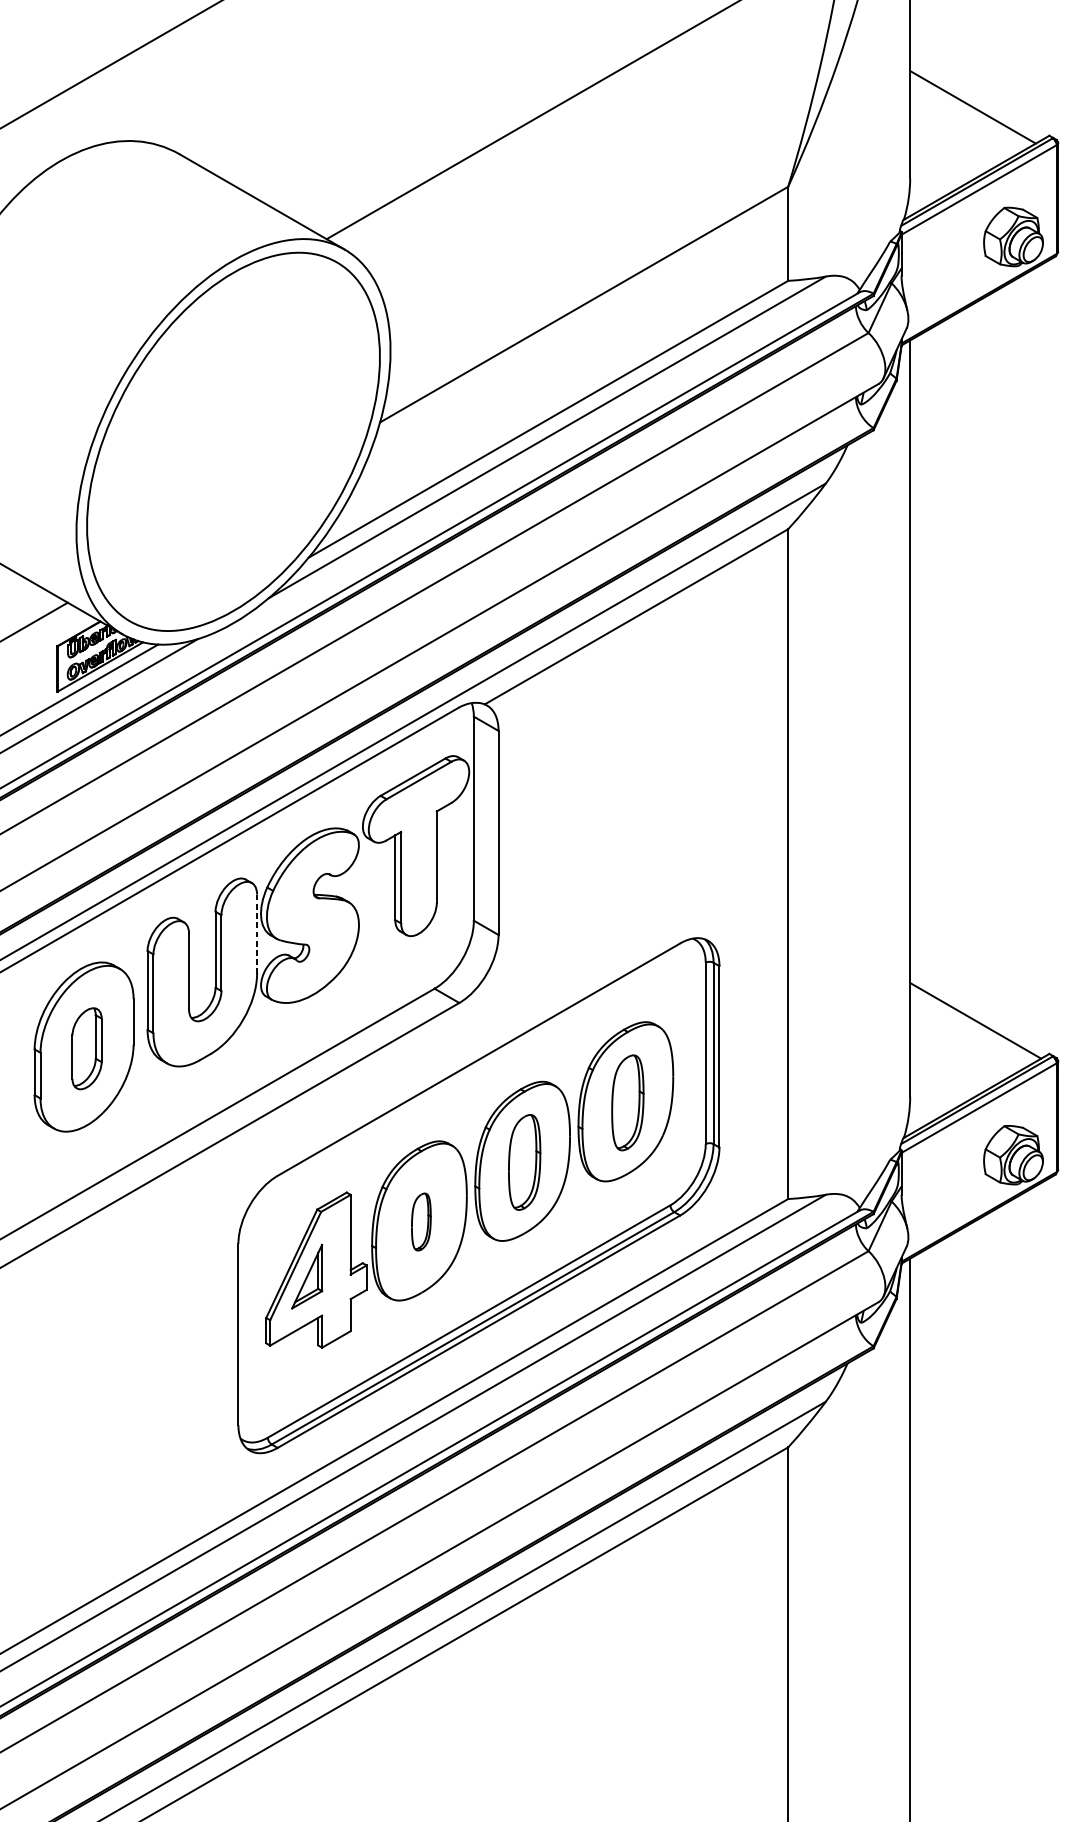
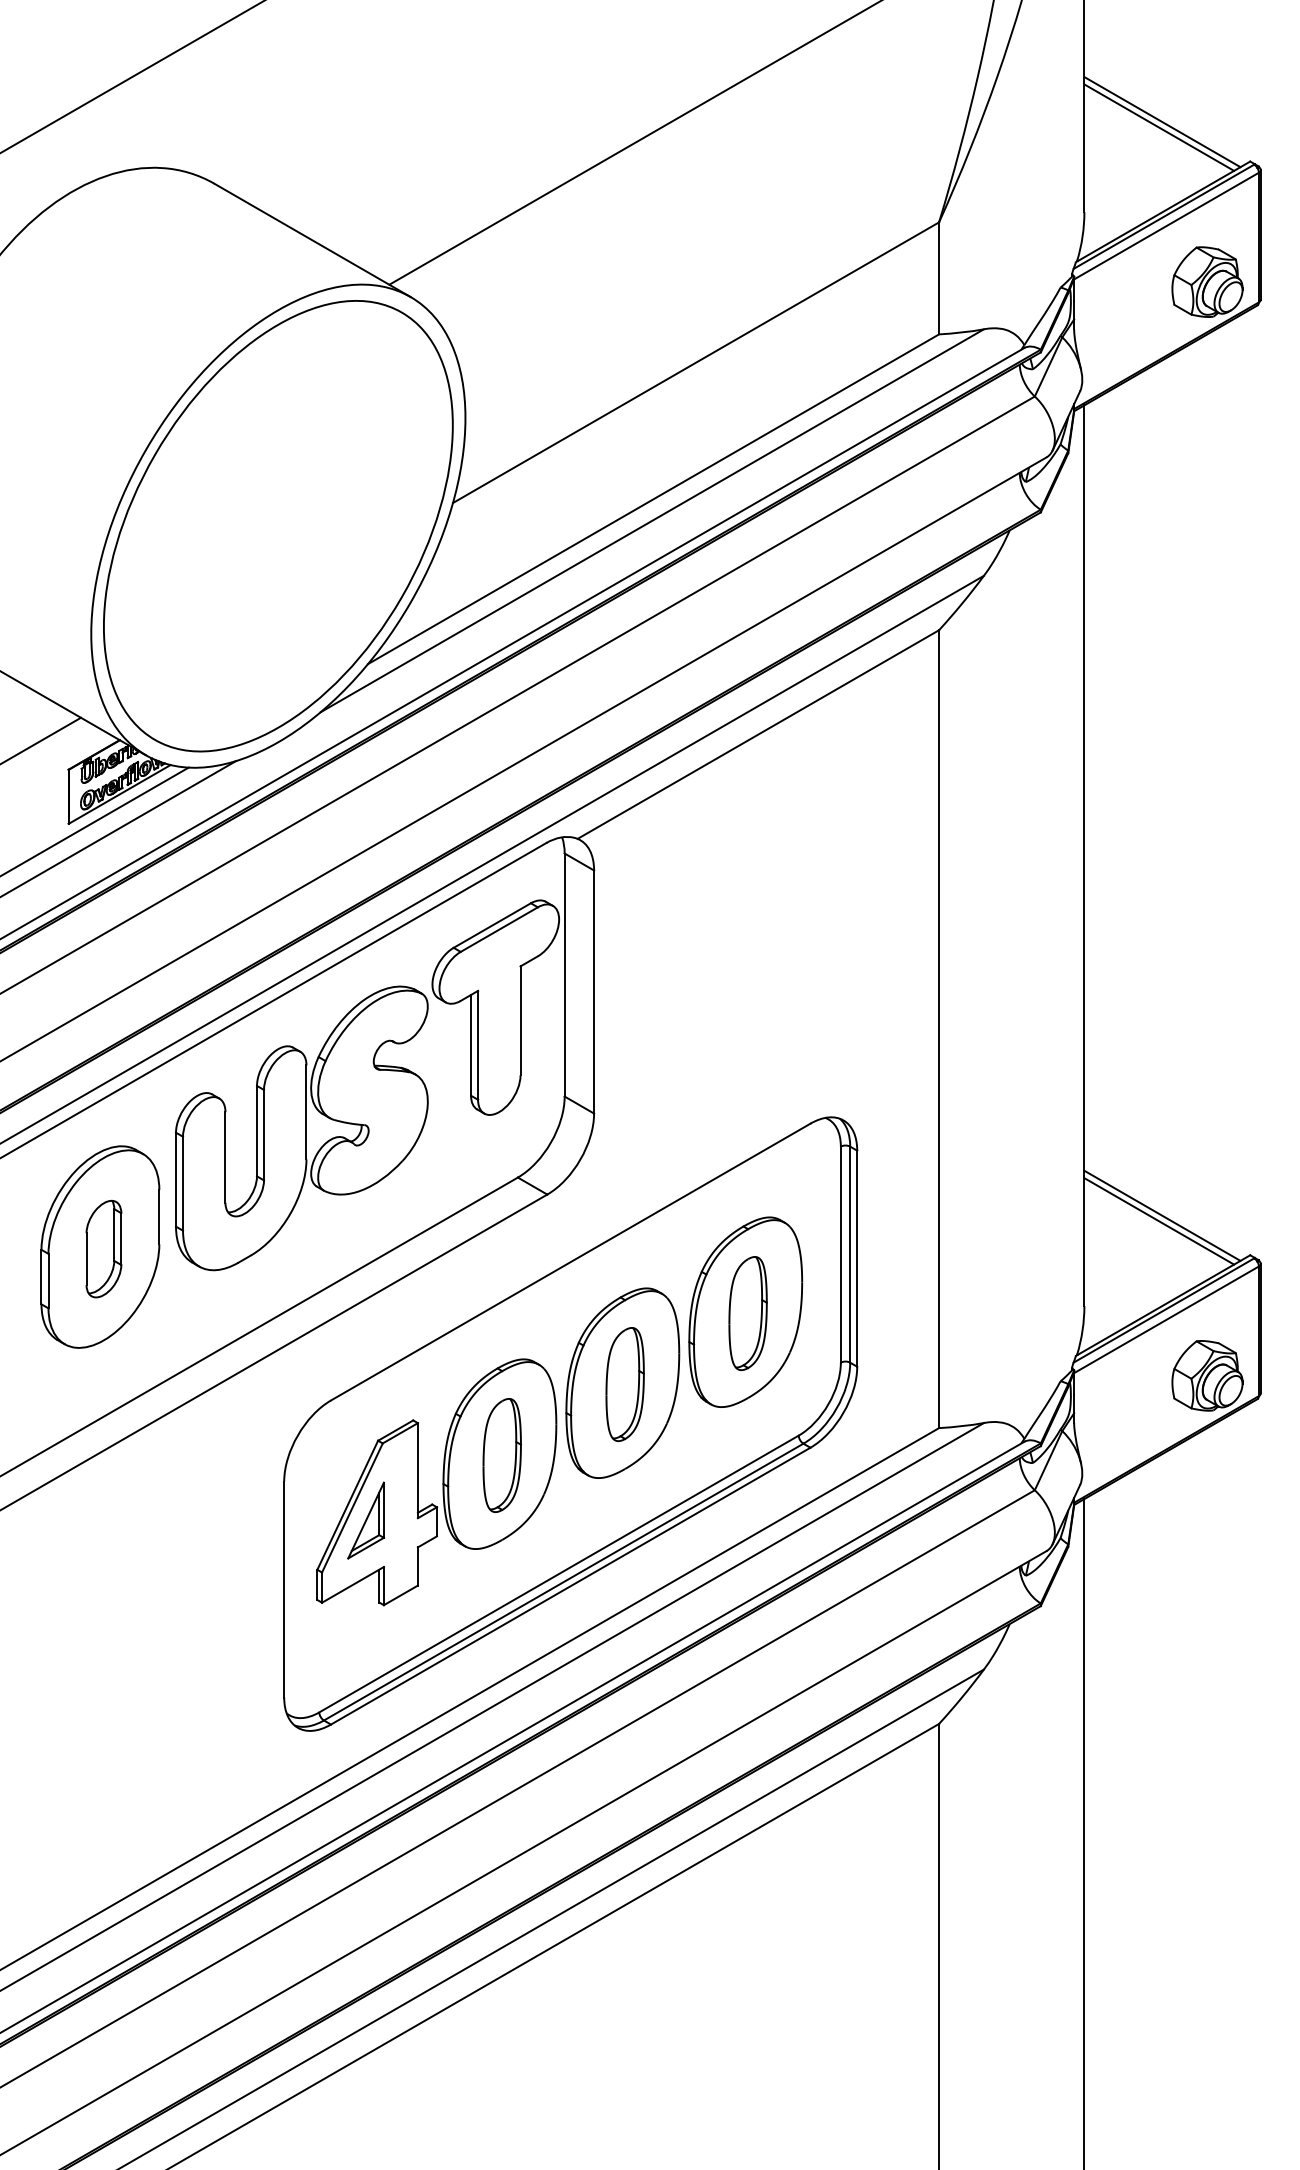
line: (975, 102) -> (1162, 122), added
line: (257, 934) -> (306, 1112), dashed -> solid
line: (973, 1025) -> (1159, 1221), added
part: (420, 1222) -> (501, 1455), size x1.67

